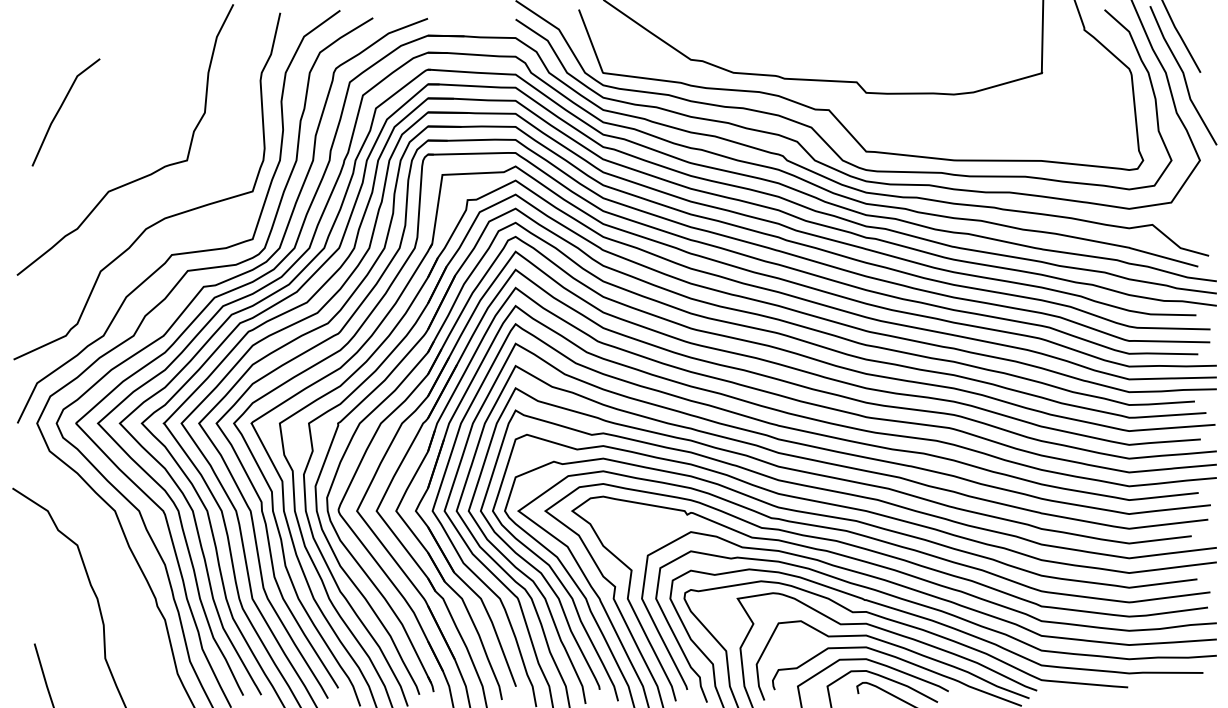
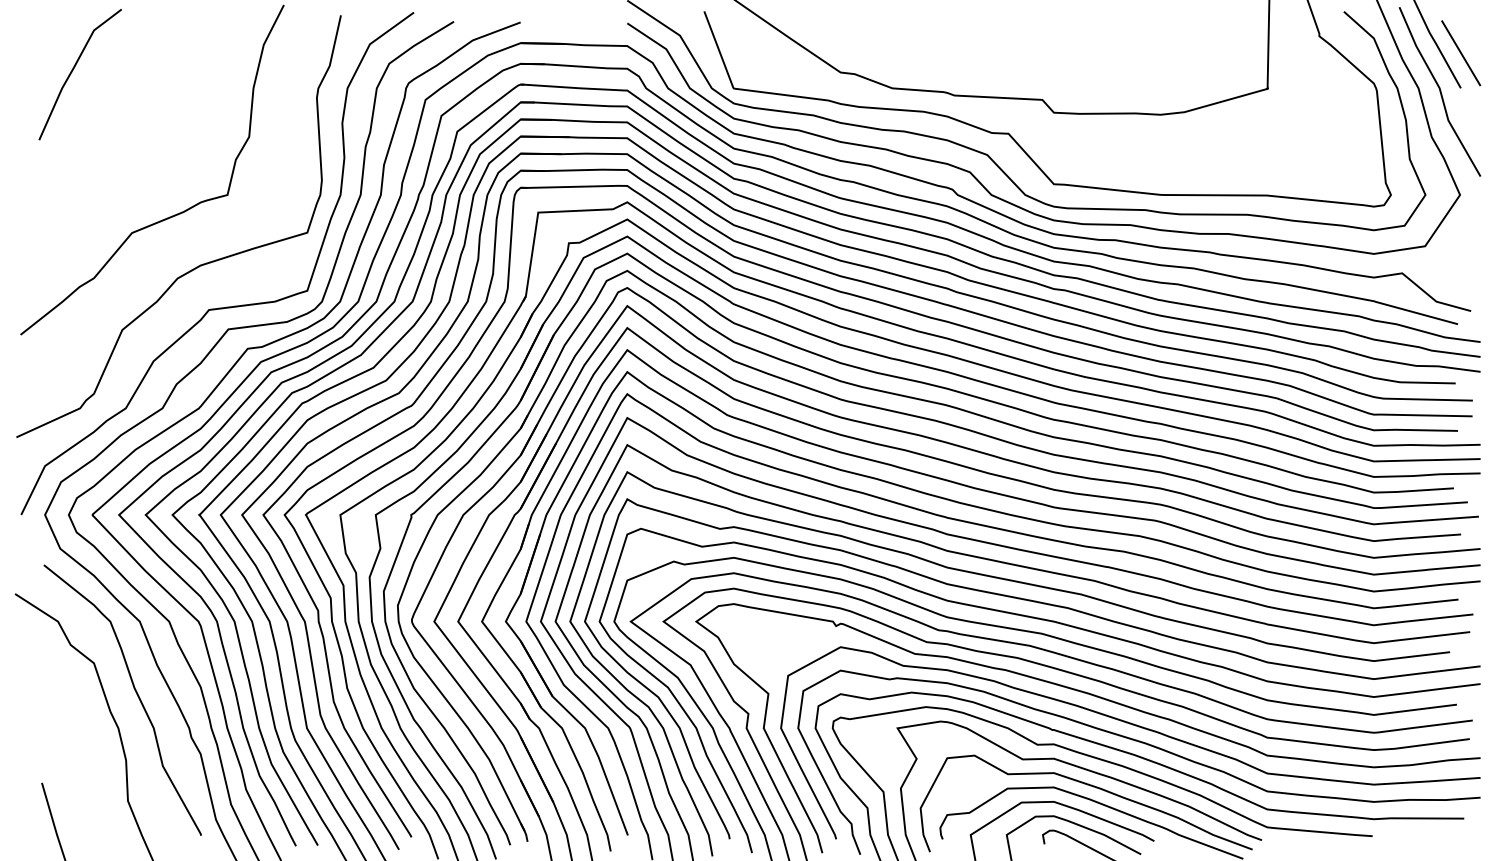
line: (1201, 44) -> (1461, 53), added
line: (60, 109) -> (73, 70), moved
curve: (111, 569) -> (135, 692), added

